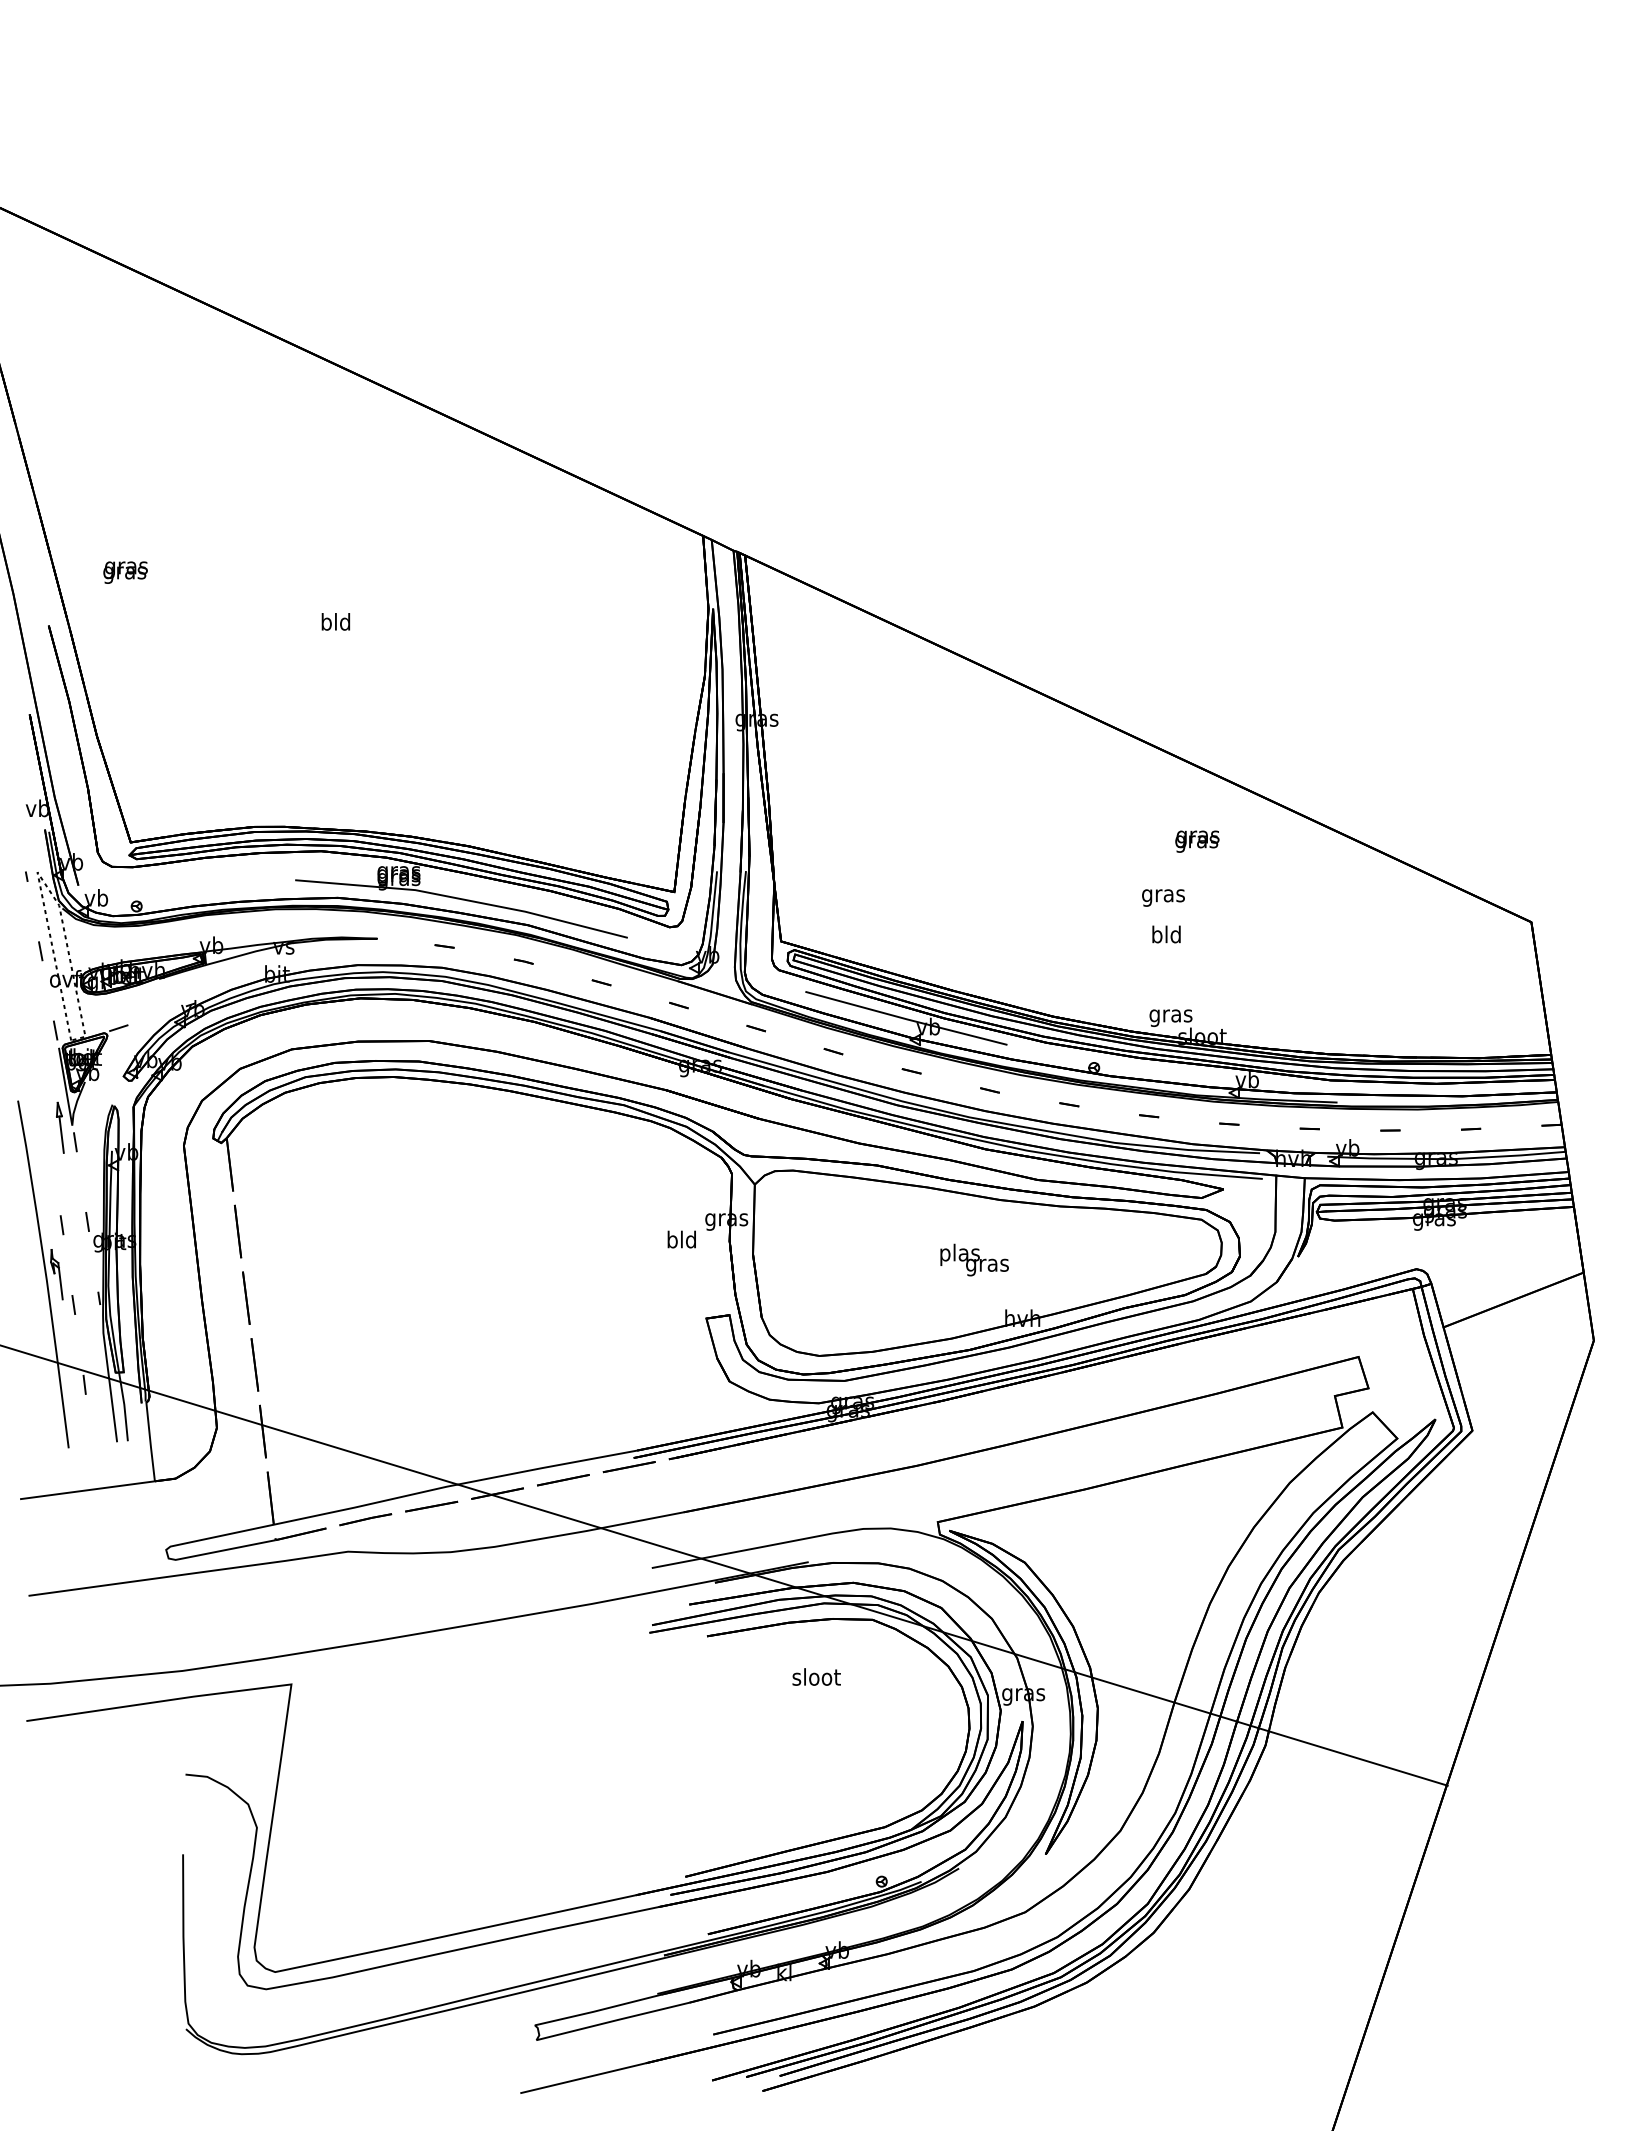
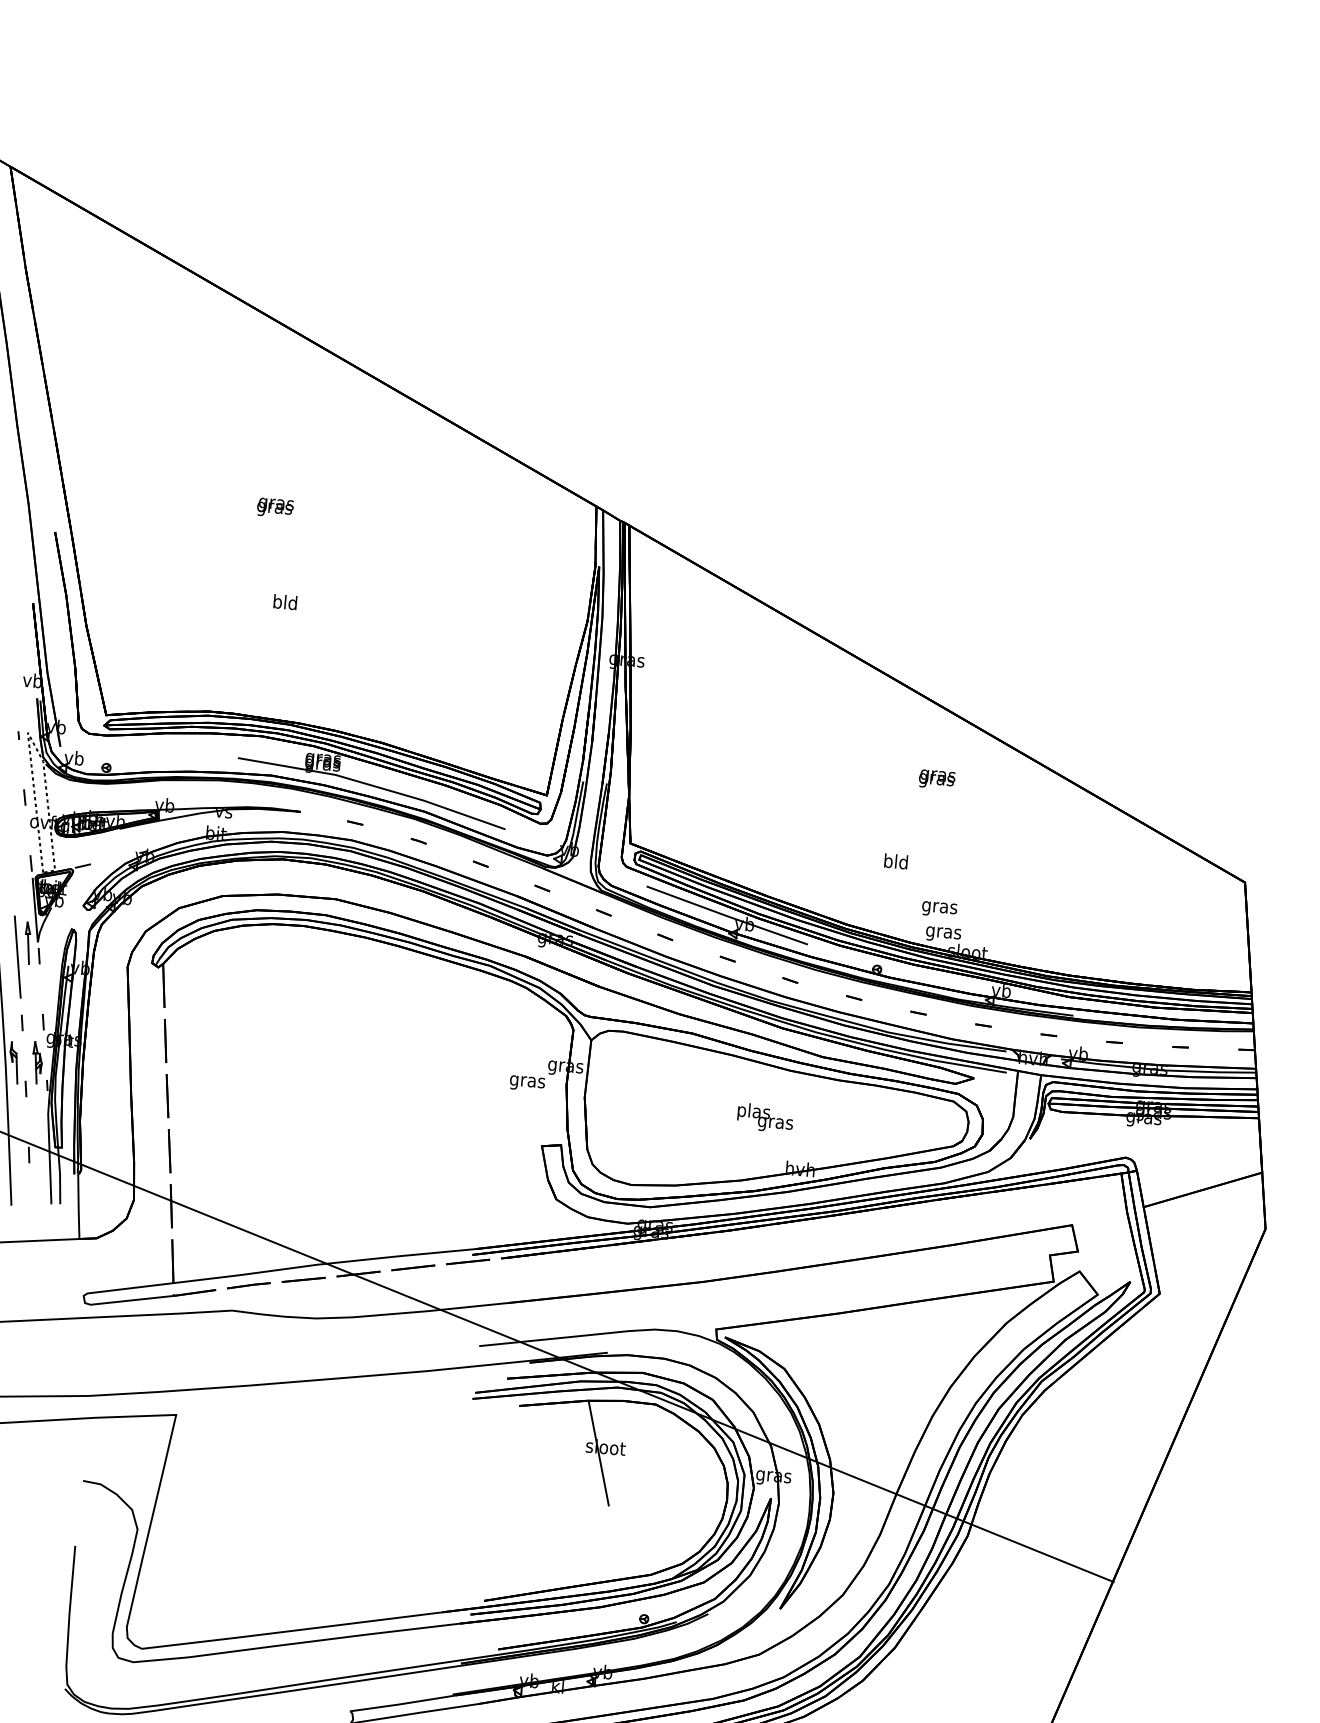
text: (125, 572) -> (275, 507), moved
text: (335, 621) -> (285, 601), moved
text: (1197, 841) -> (937, 779), moved
text: (1163, 897) -> (939, 909), moved
text: (1166, 934) -> (896, 861), moved
line: (49, 1145) -> (17, 956), added
text: (681, 1241) -> (527, 1081), bld -> gras
part: (84, 1272) -> (37, 1063), added
line: (808, 1685) -> (598, 1453), added

